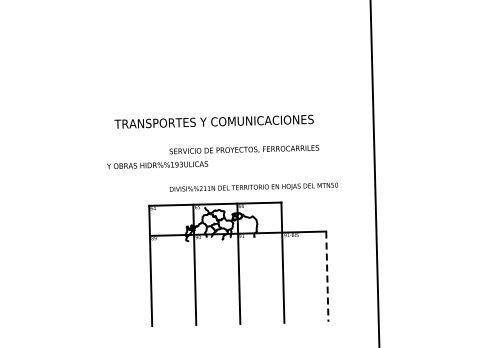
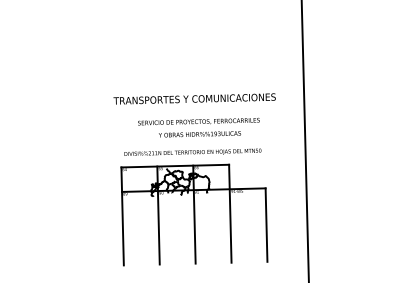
text: (213, 121) -> (194, 98), moved
text: (157, 164) -> (199, 133), moved
text: (253, 186) -> (192, 151), moved
line: (327, 277) -> (266, 225), dashed -> solid

